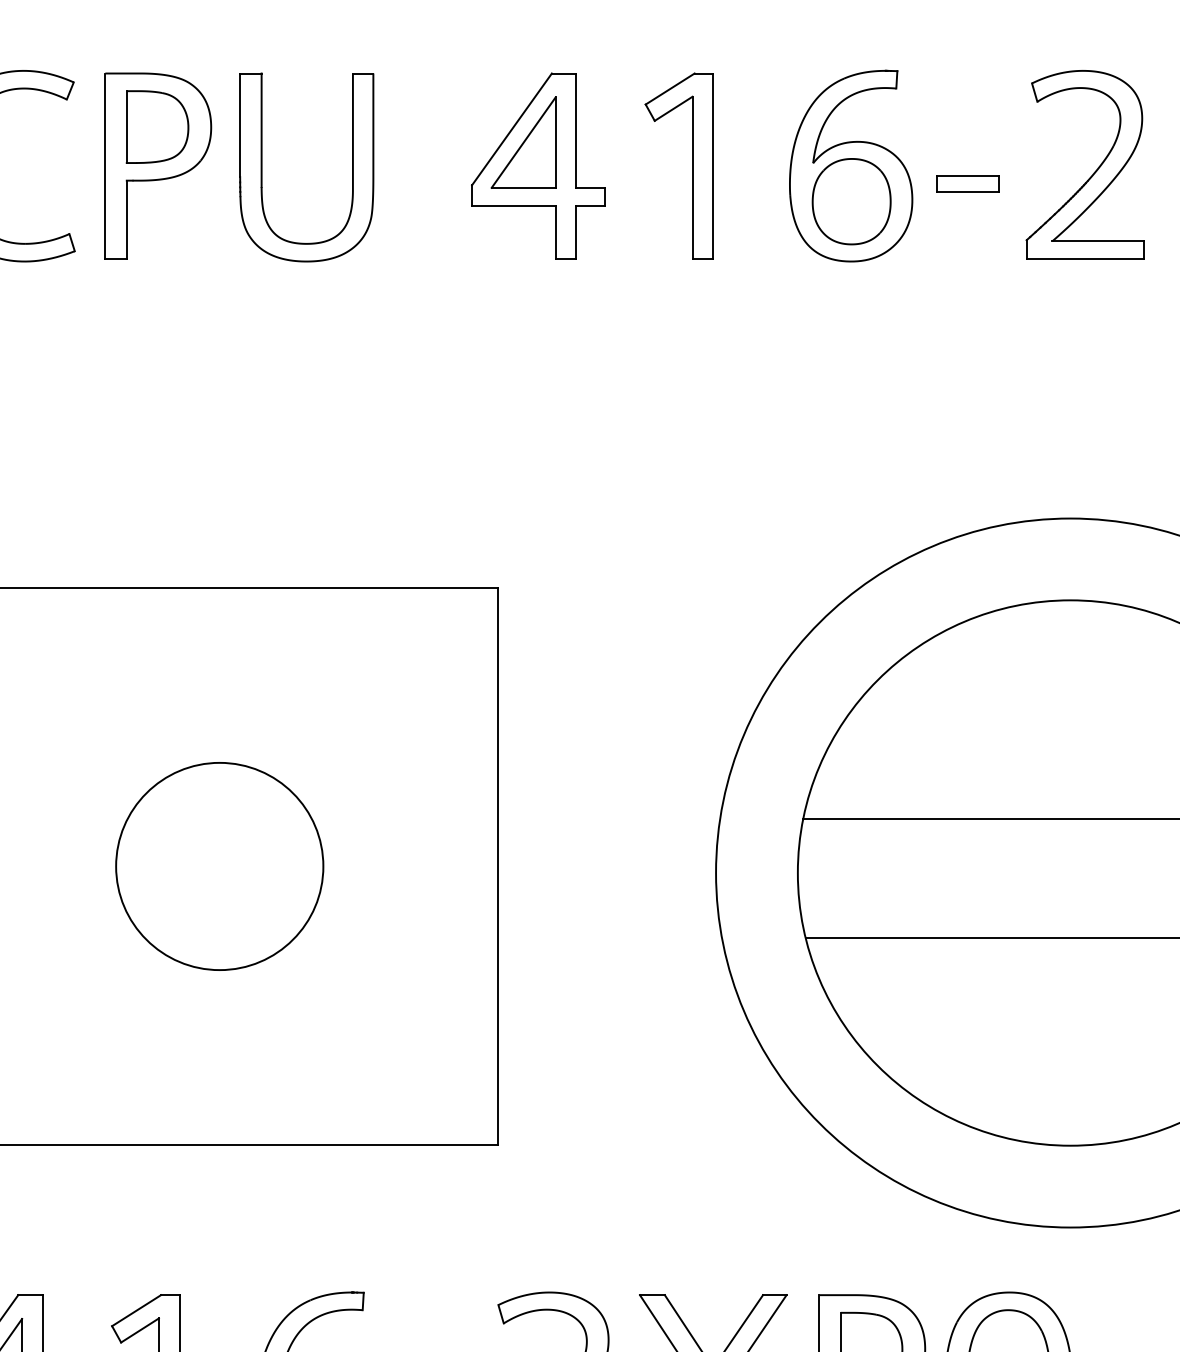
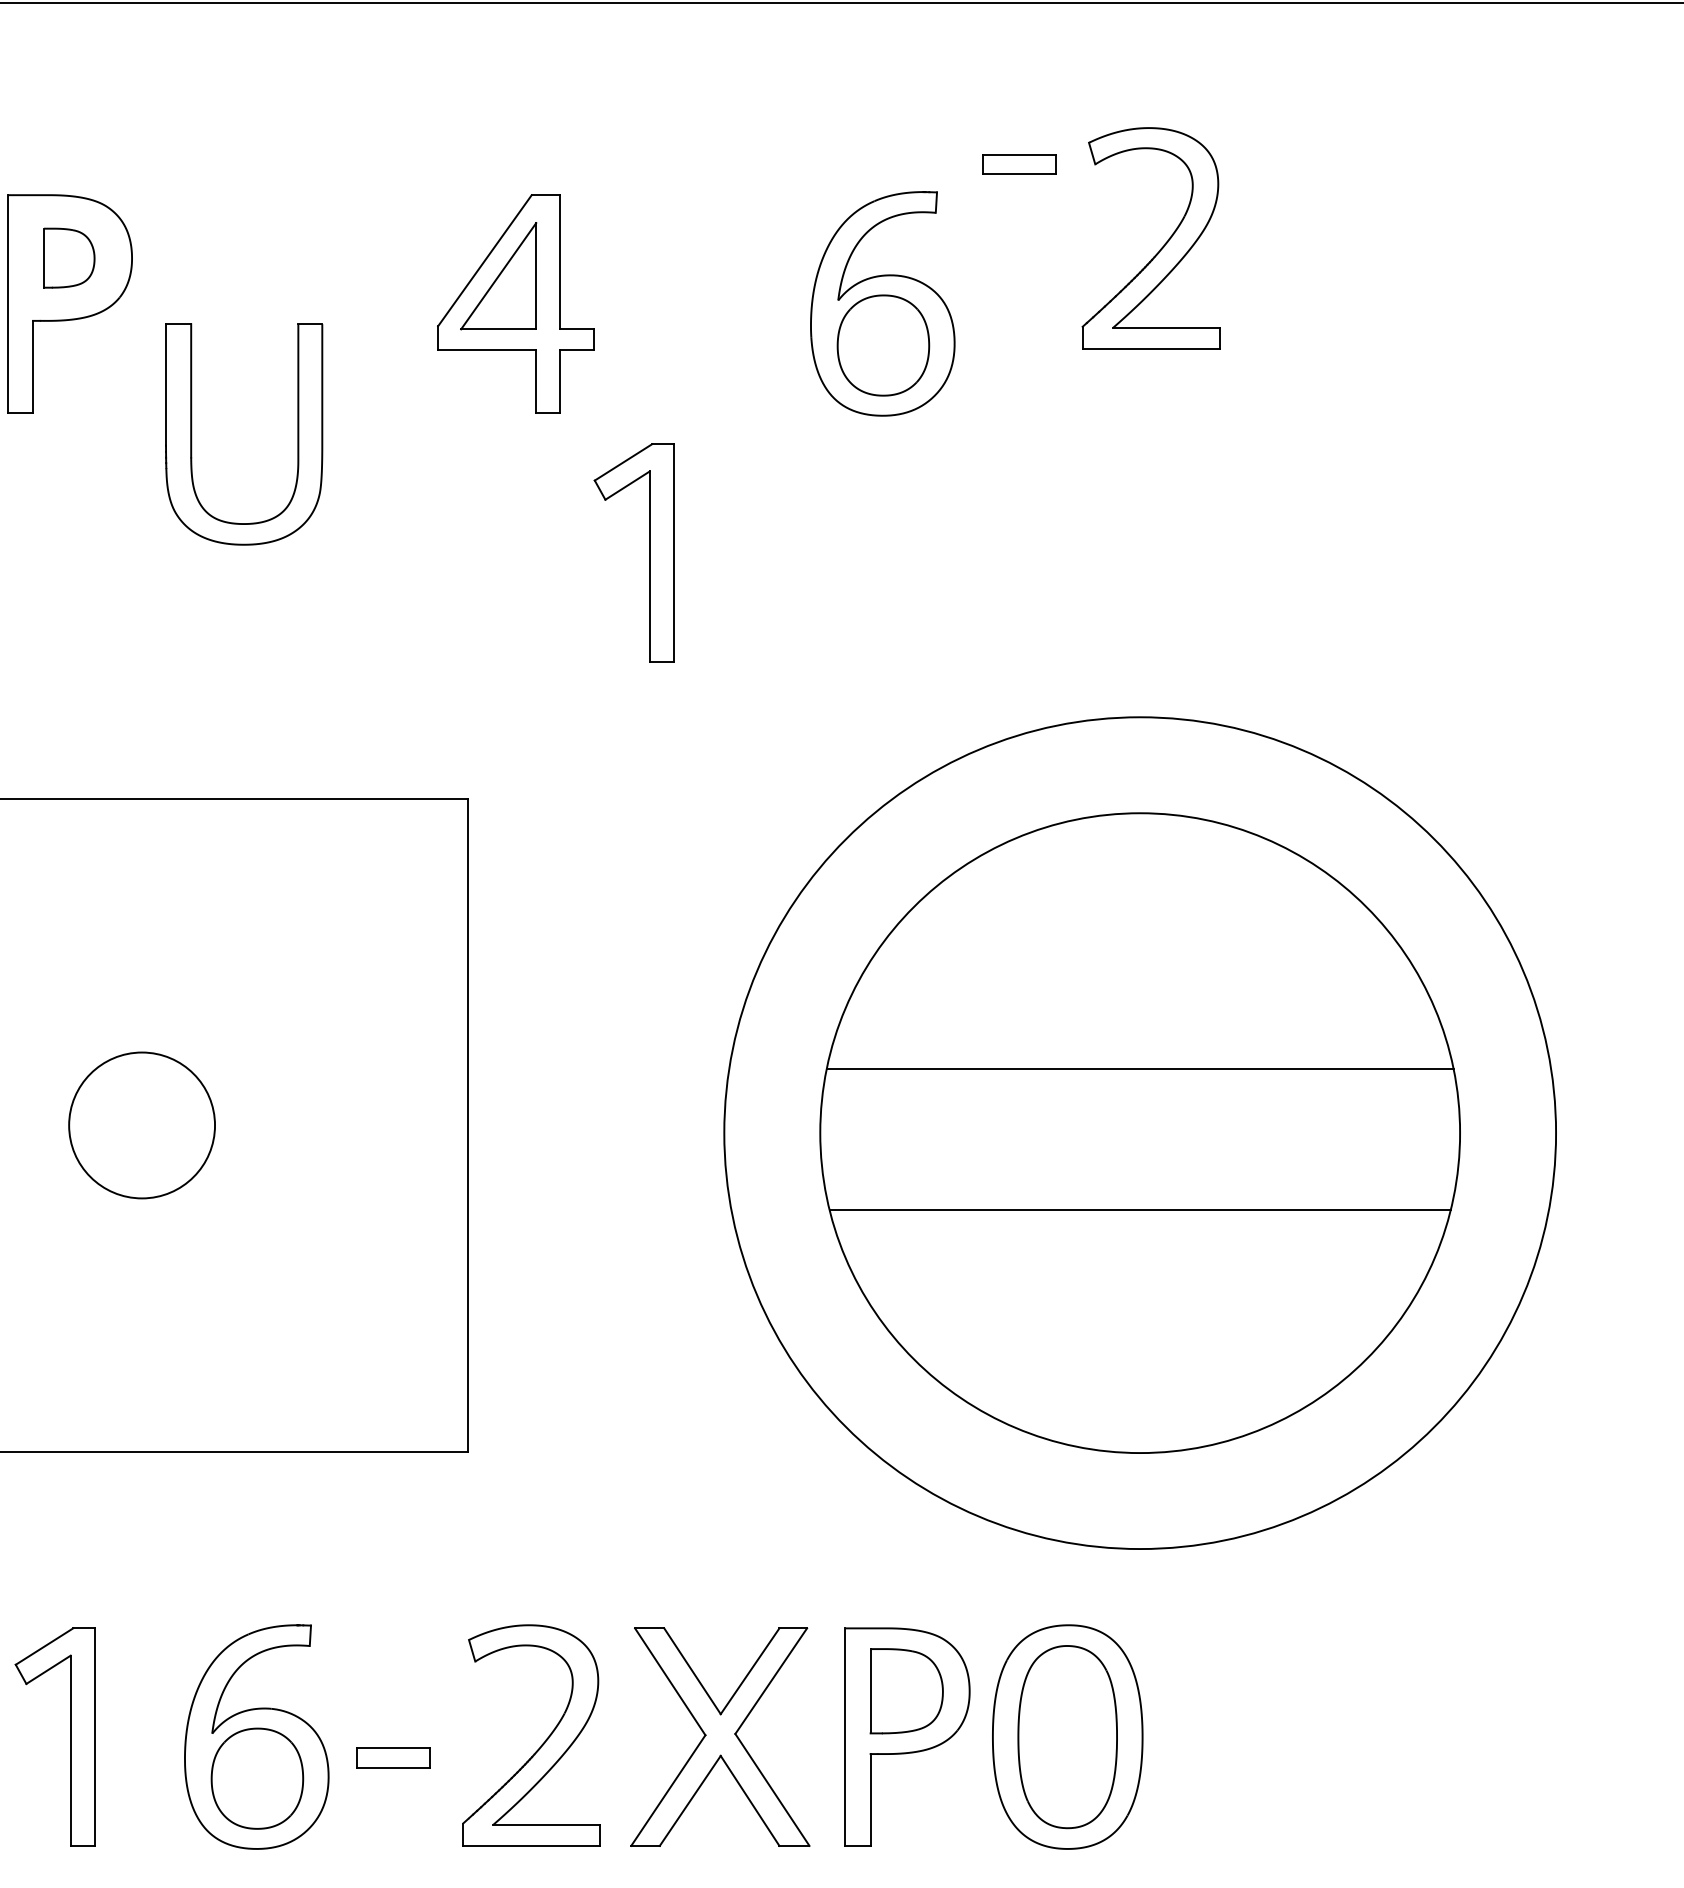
part: (157, 127) -> (69, 258), size x0.7
part: (692, 165) -> (649, 552), moved
part: (262, 167) -> (192, 434), moved
part: (1092, 173) -> (1160, 248), moved
part: (967, 183) -> (1019, 164), moved
circle: (219, 866) -> (141, 1125), size x0.6

